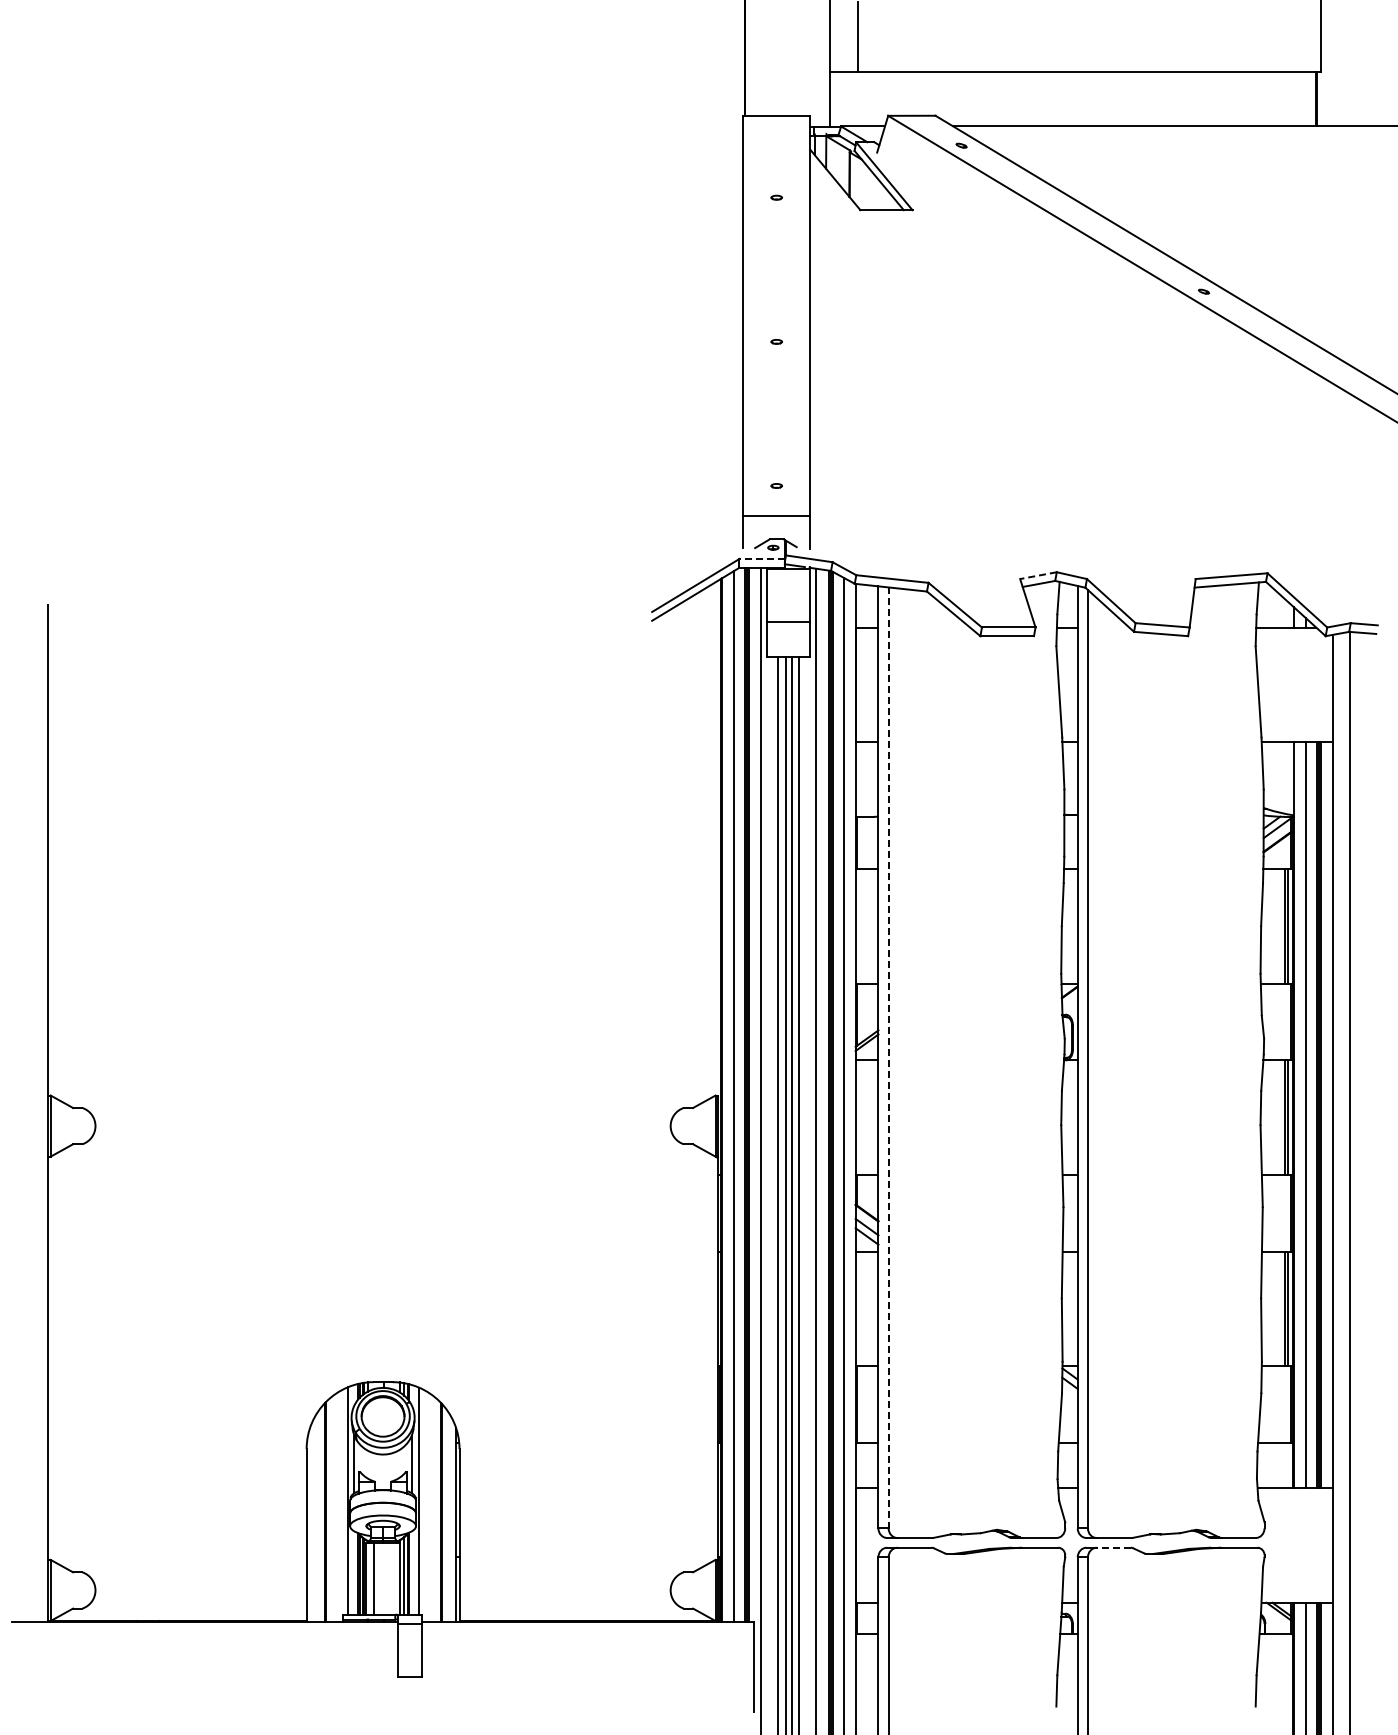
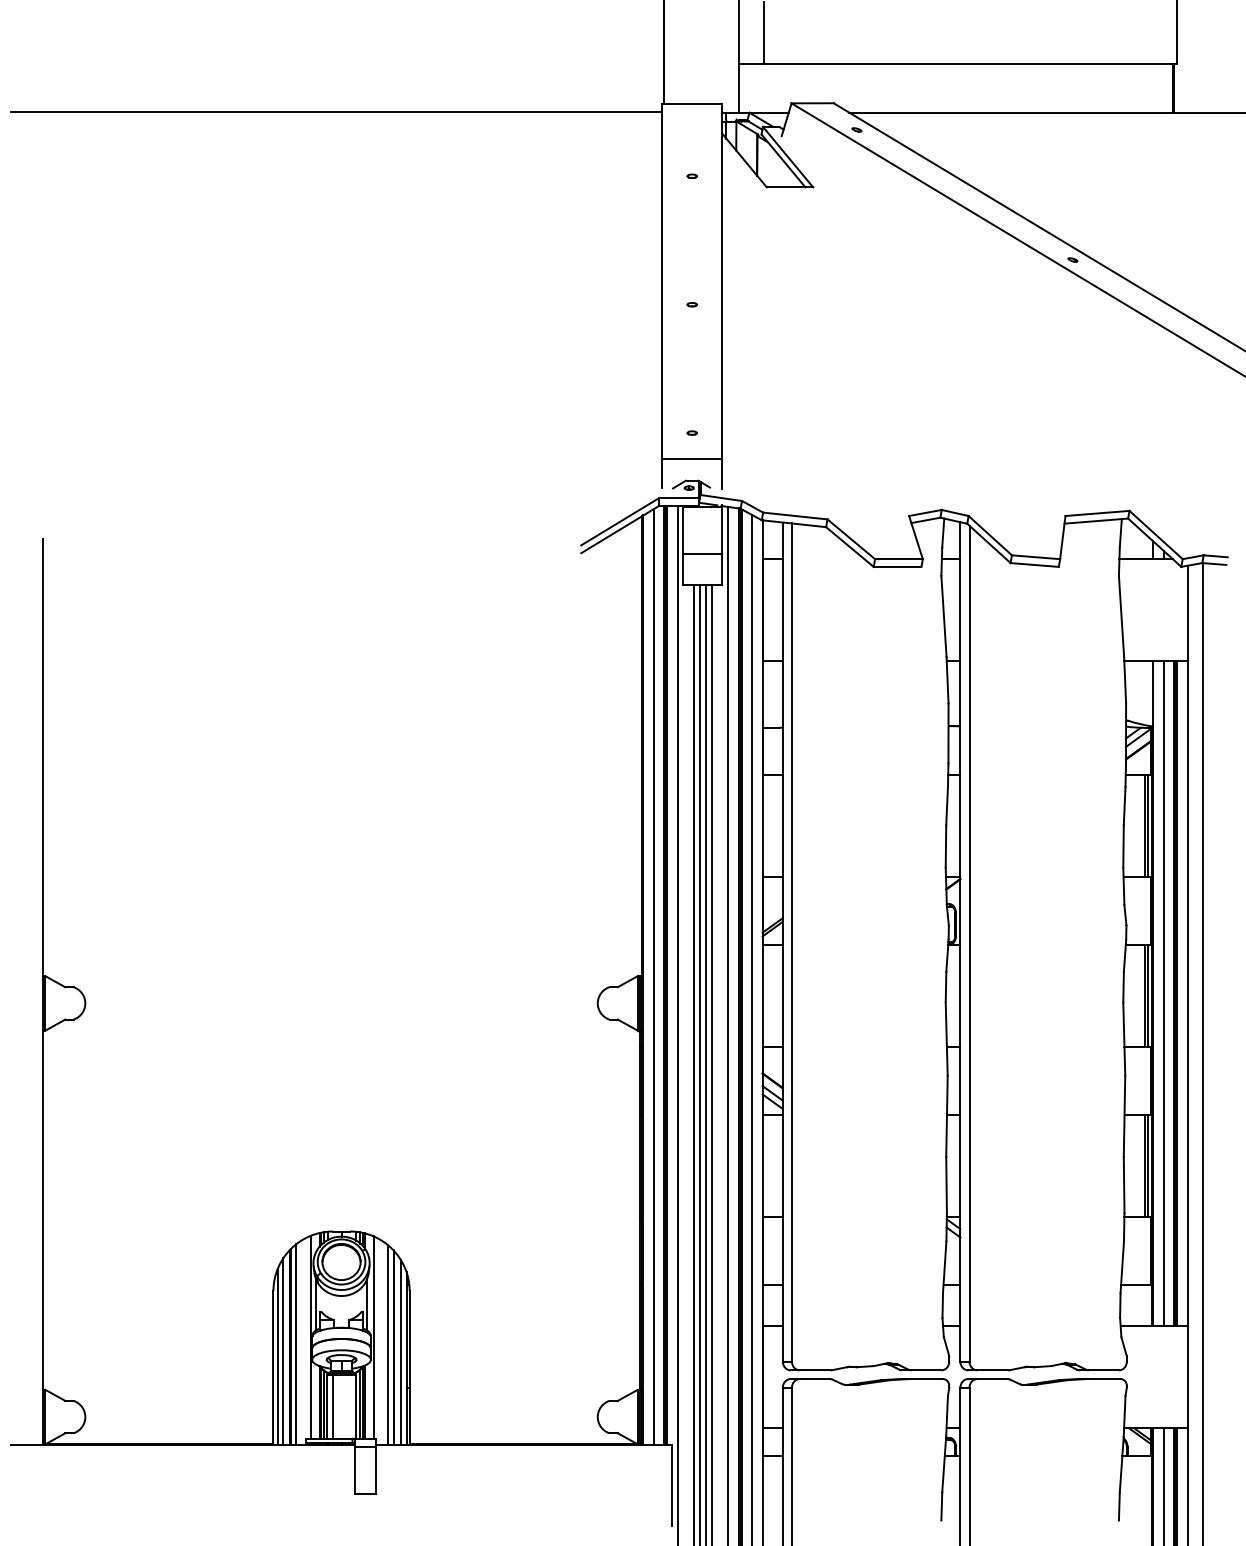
line: (377, 125) -> (336, 111), added
line: (762, 558) -> (679, 497), dashed -> solid
line: (1038, 575) -> (925, 512), dashed -> solid
line: (888, 1057) -> (791, 942), dashed -> solid
line: (332, 1508) -> (296, 1344), added
line: (434, 1509) -> (387, 1344), added
line: (317, 1516) -> (283, 1351), added
line: (449, 1517) -> (400, 1352), added
line: (311, 1522) -> (277, 1356), added
line: (1113, 1547) -> (992, 1378), dashed -> solid

